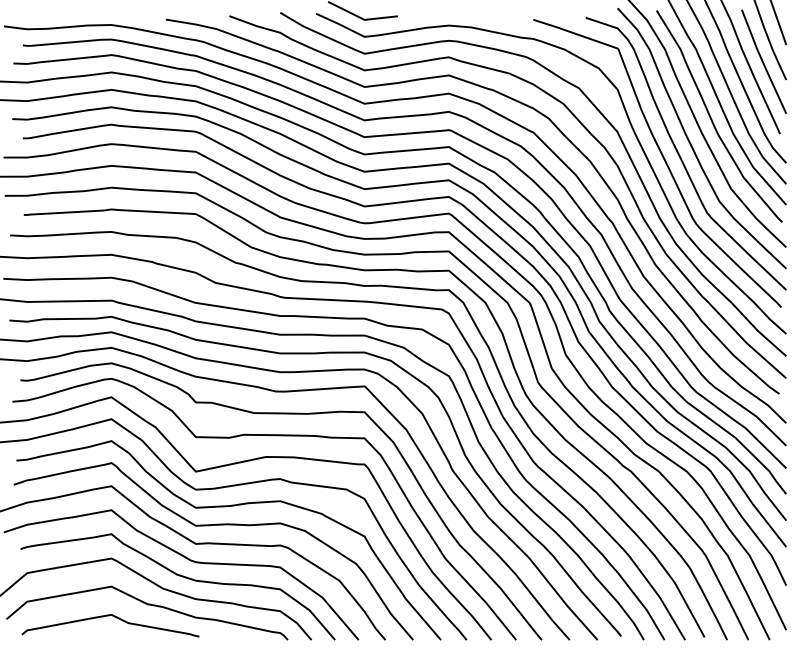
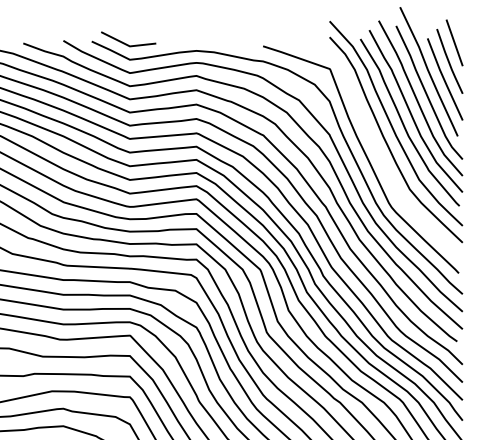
curve: (680, 155) -> (379, 153), removed

